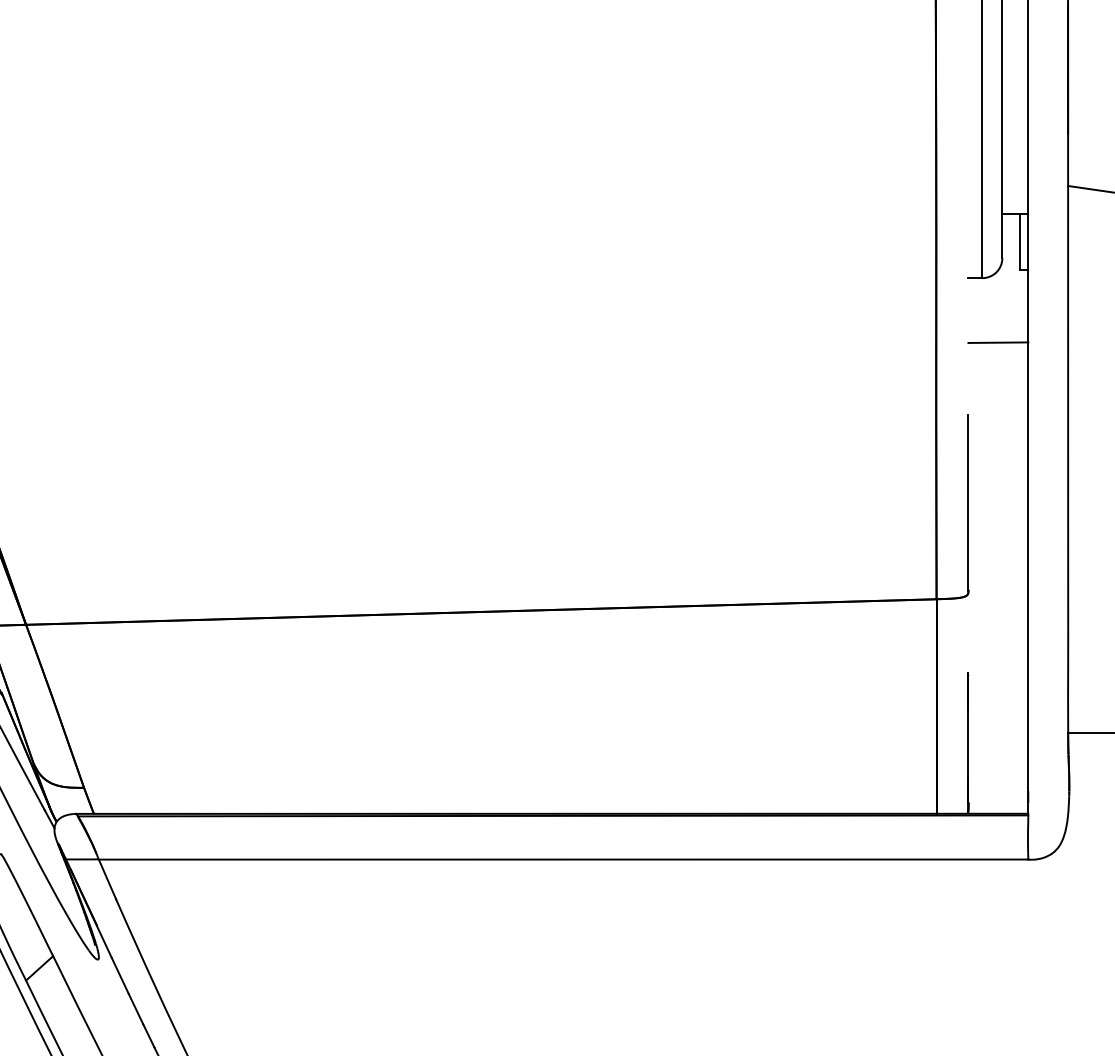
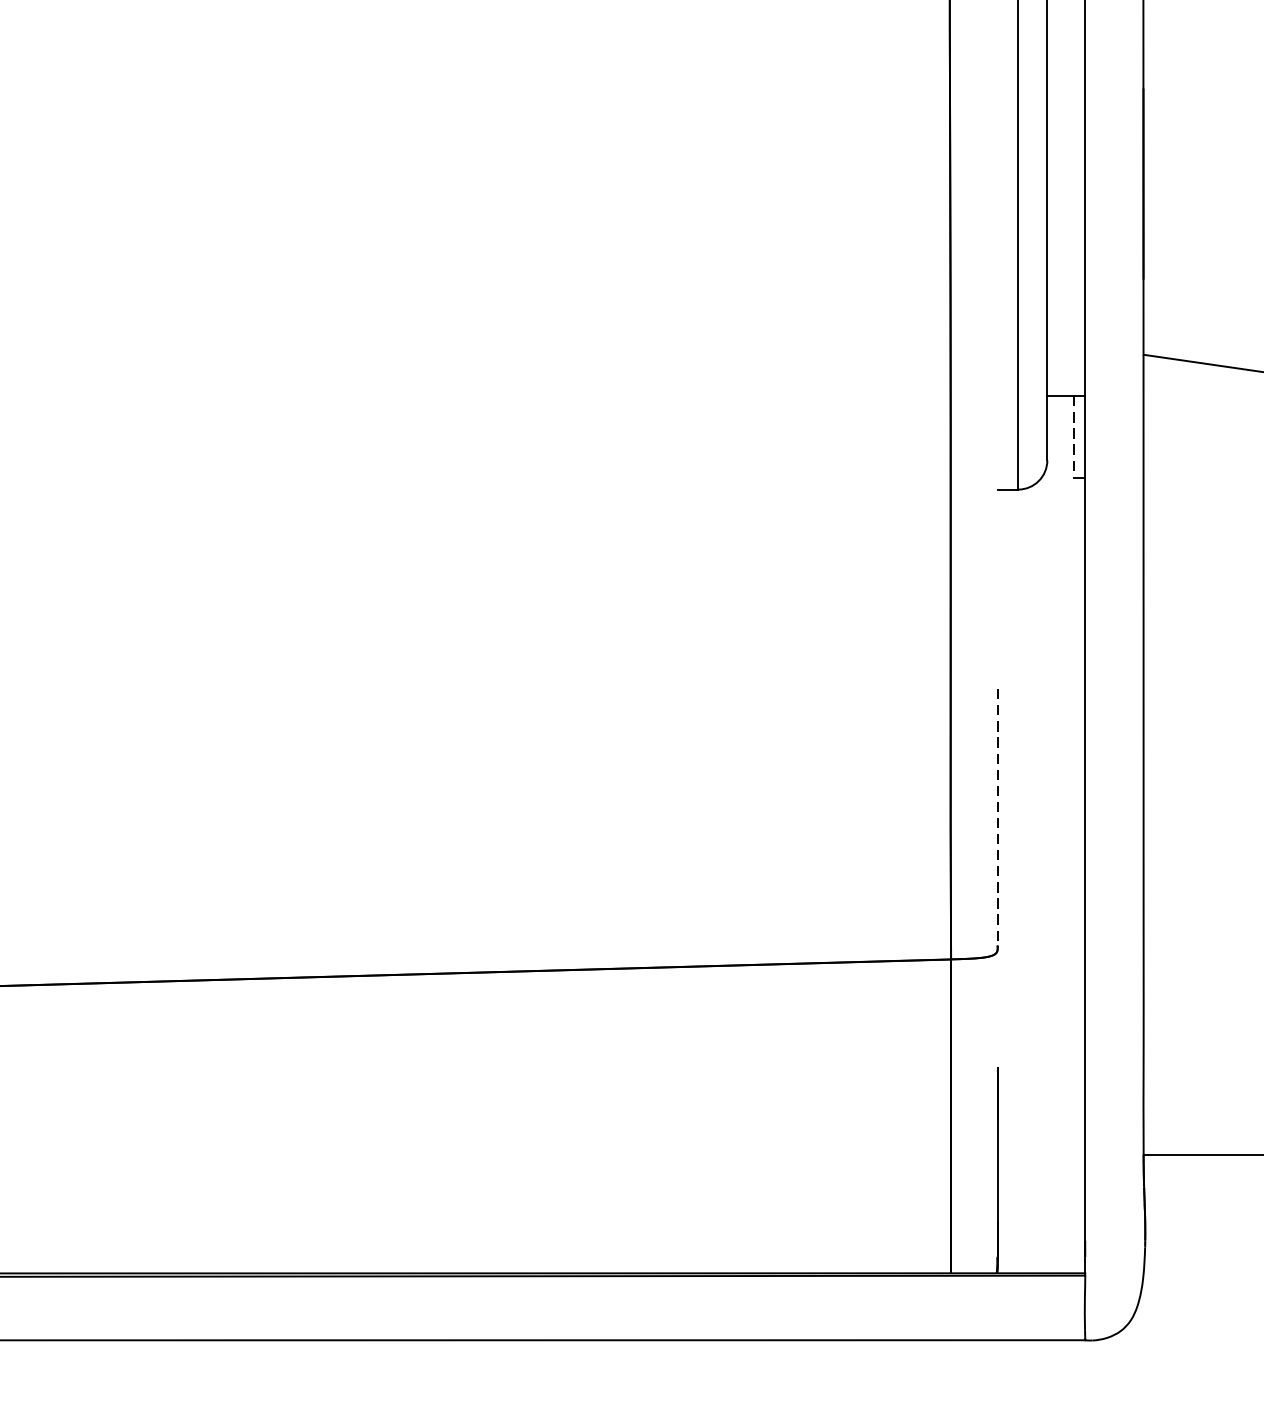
line: (1020, 242) -> (1073, 437), solid -> dashed
line: (998, 342) -> (1041, 583), removed
line: (968, 503) -> (997, 819), solid -> dashed

